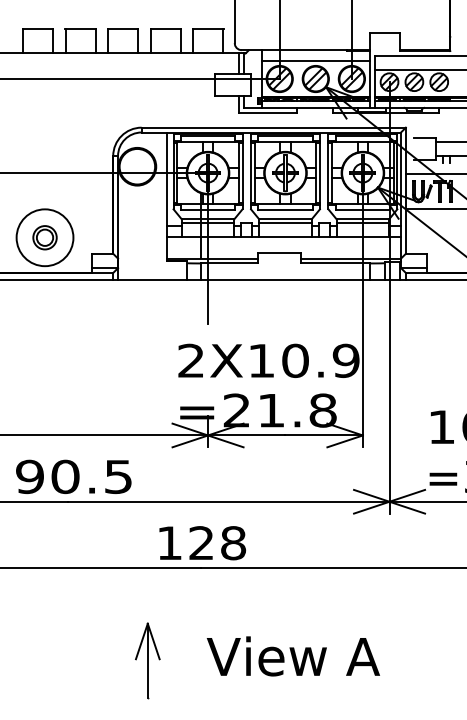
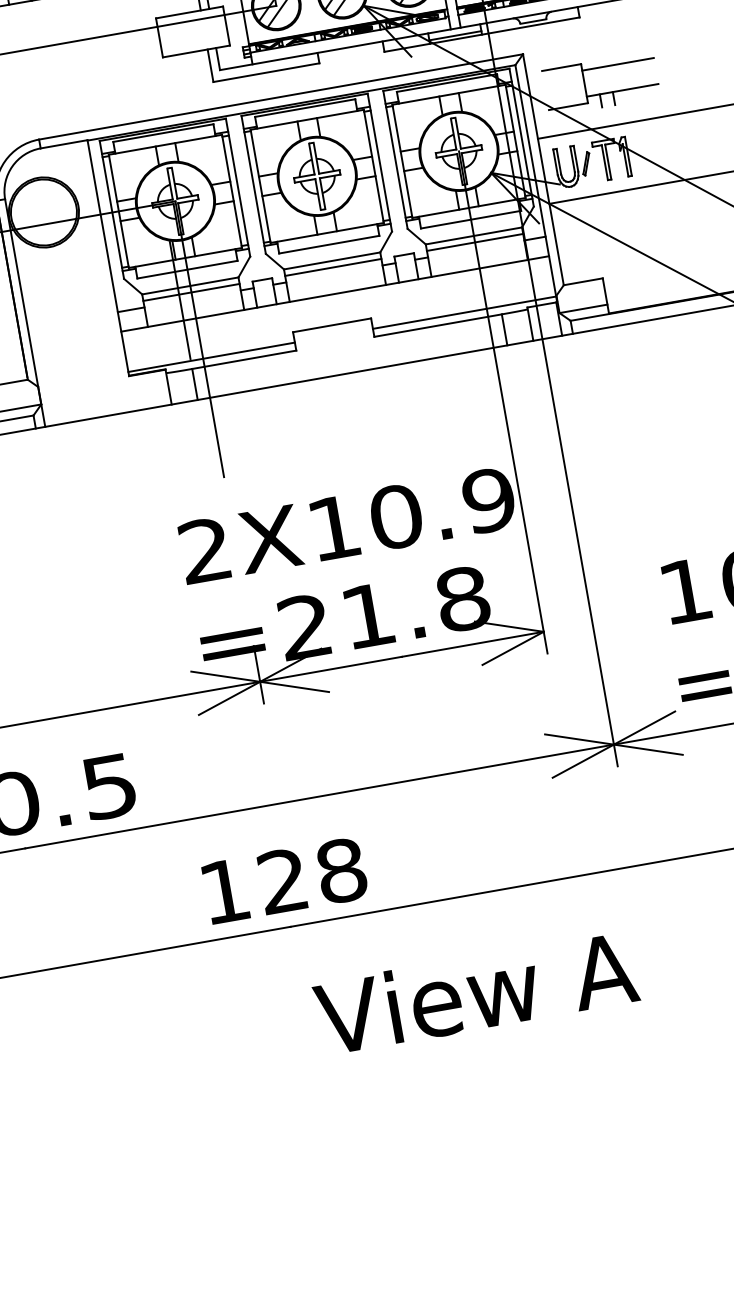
text: (292, 656) -> (474, 993), moved
part: (147, 660) -> (221, 1113), removed

